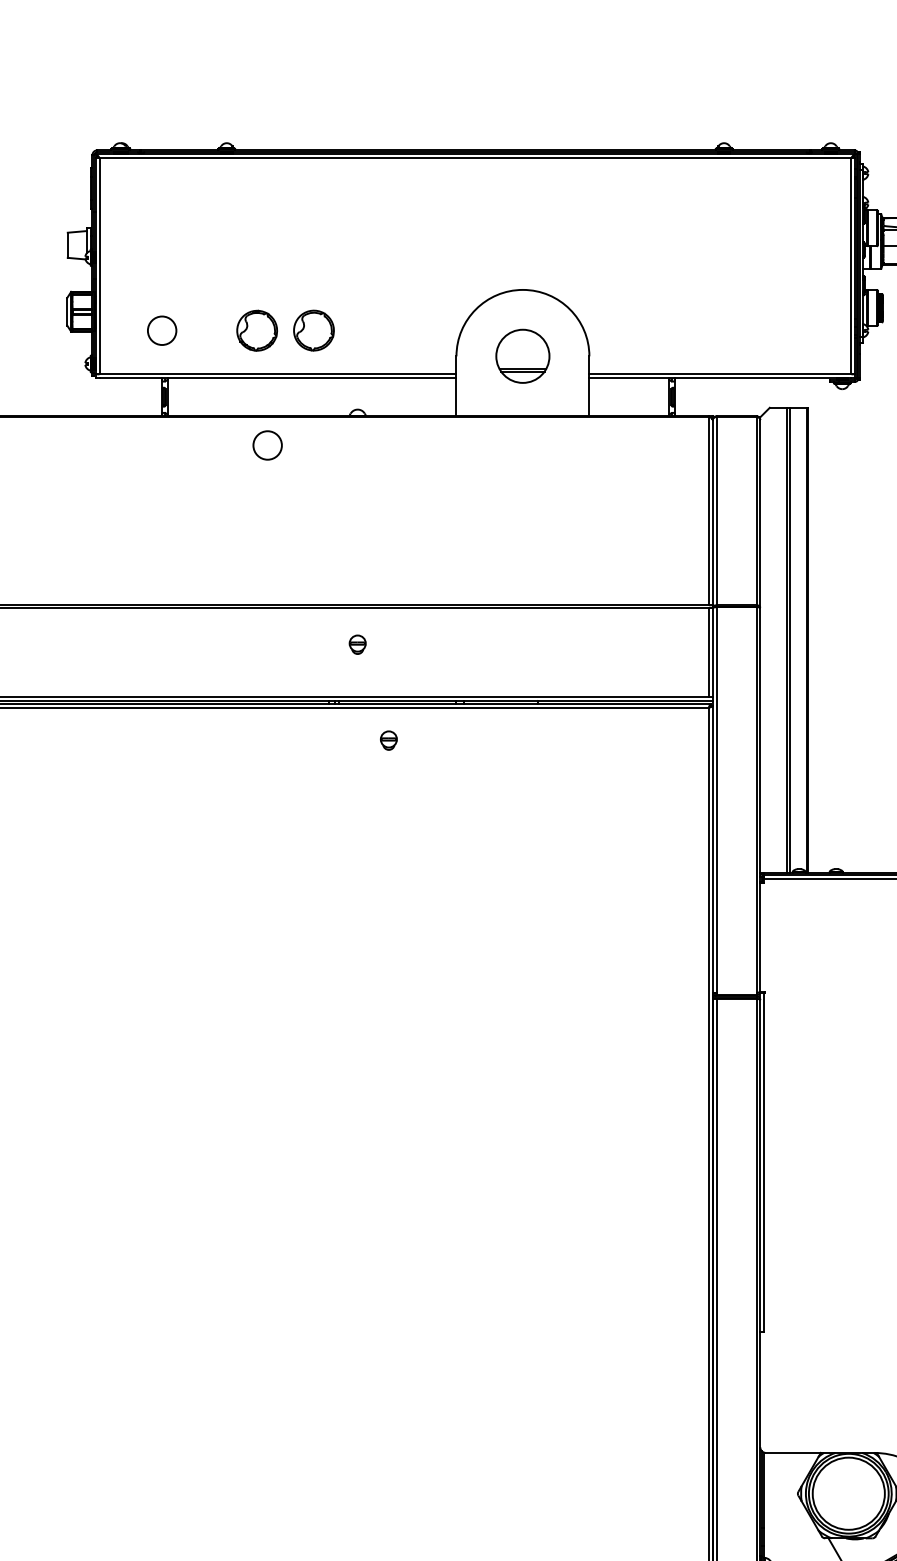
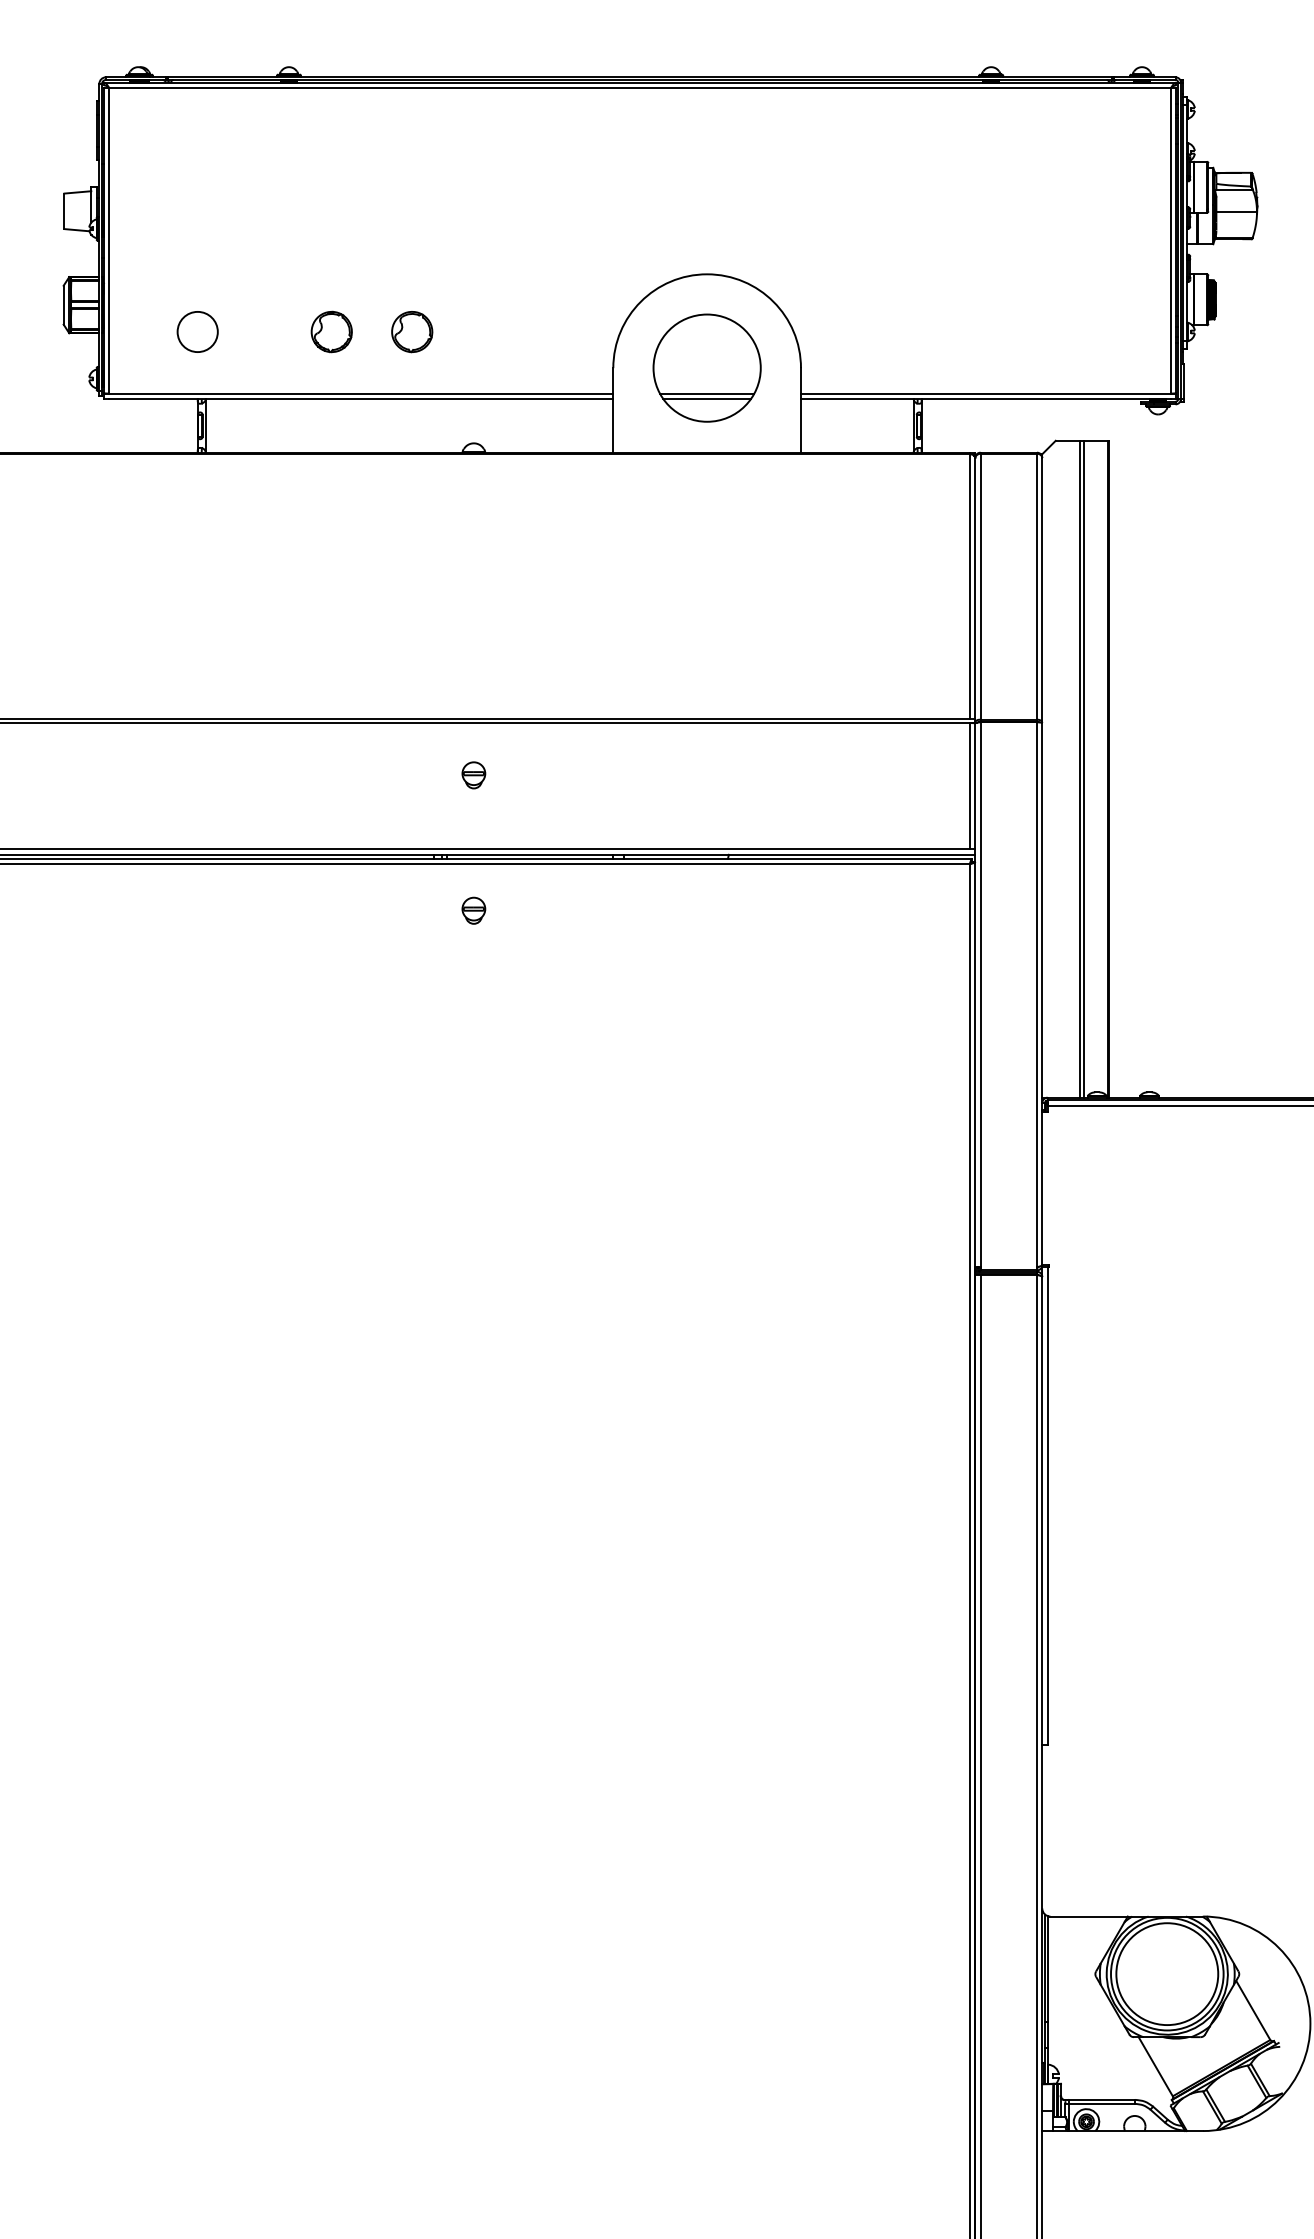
part: (256, 330) -> (331, 331), size x0.71
part: (314, 331) -> (412, 332), size x0.71
part: (522, 355) -> (706, 367), size x1.43
circle: (267, 445) -> (346, 493), removed
part: (388, 740) -> (473, 910), moved

